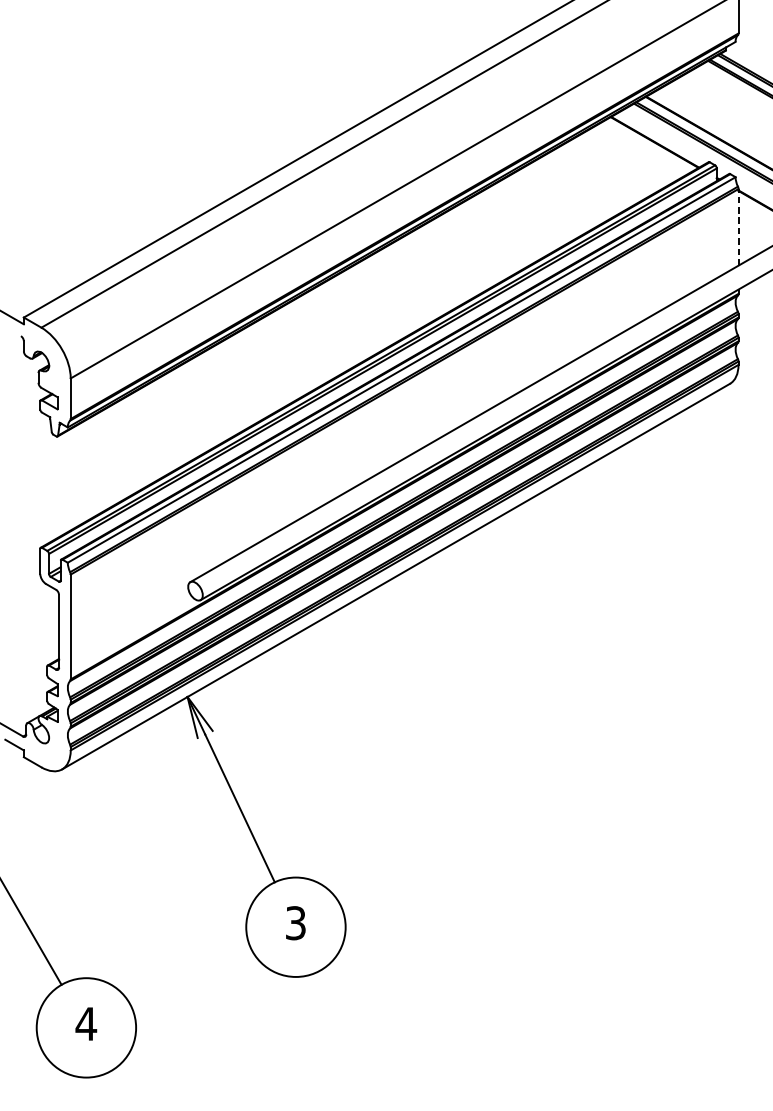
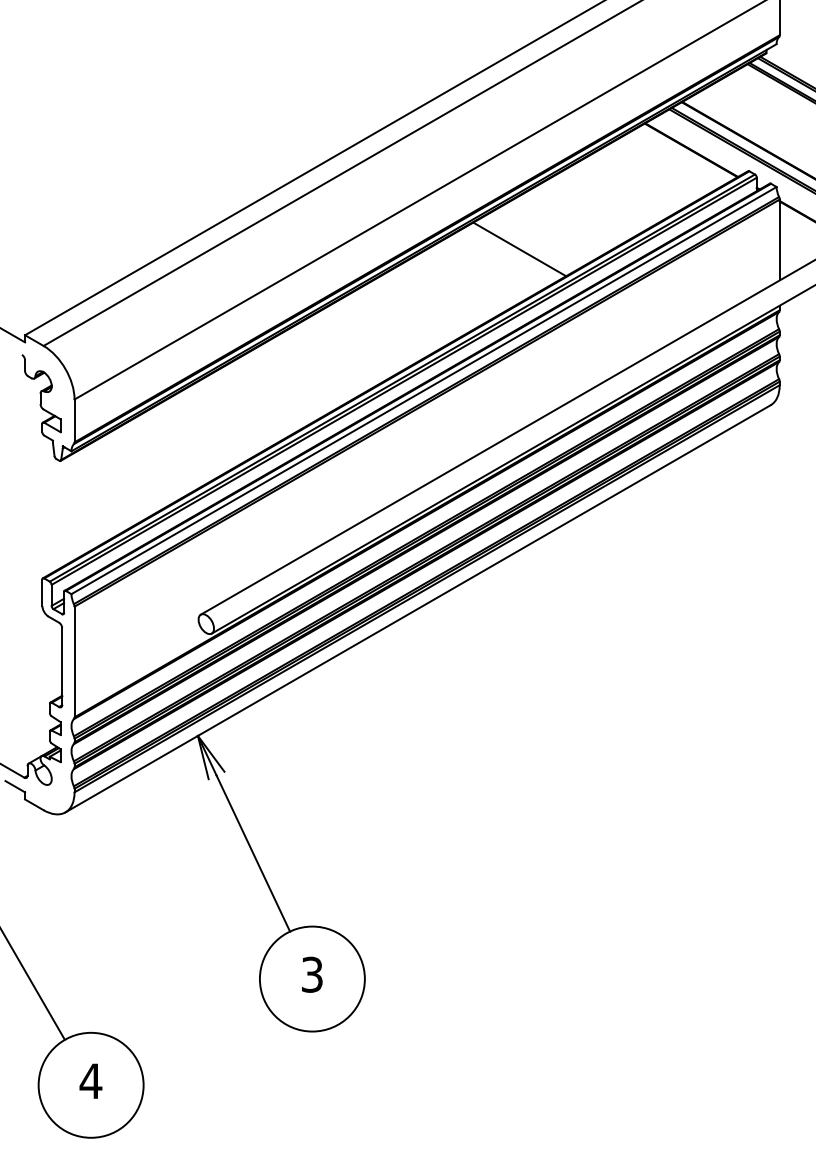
line: (738, 226) -> (779, 239), dashed -> solid
line: (492, 236) -> (519, 249), added

